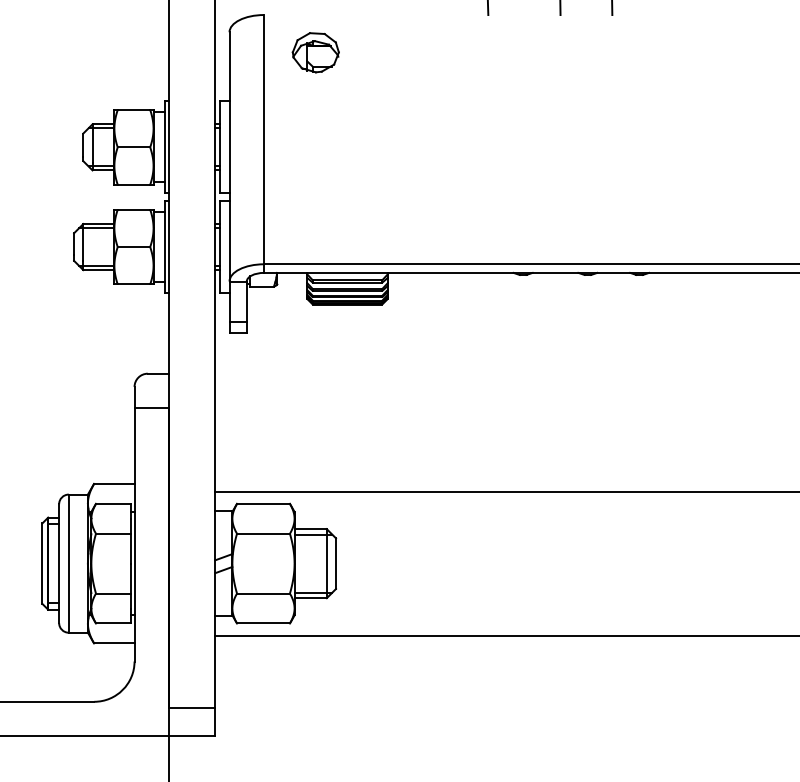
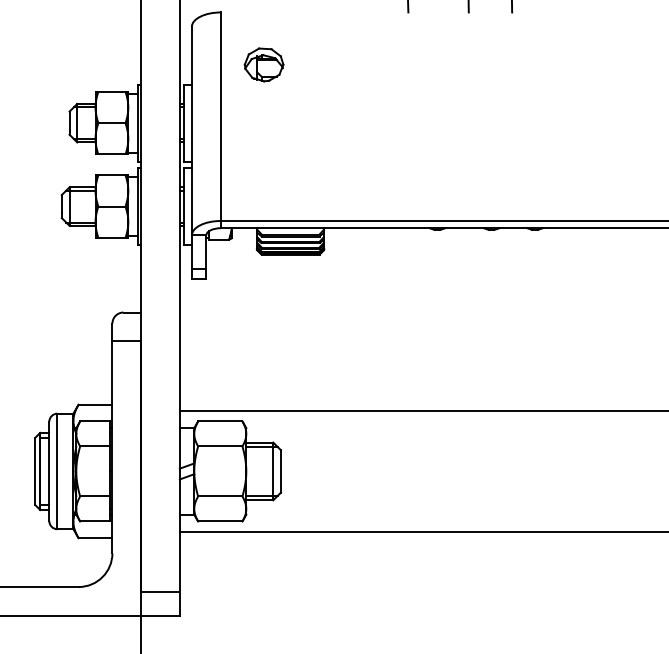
part: (315, 52) -> (263, 64), moved

